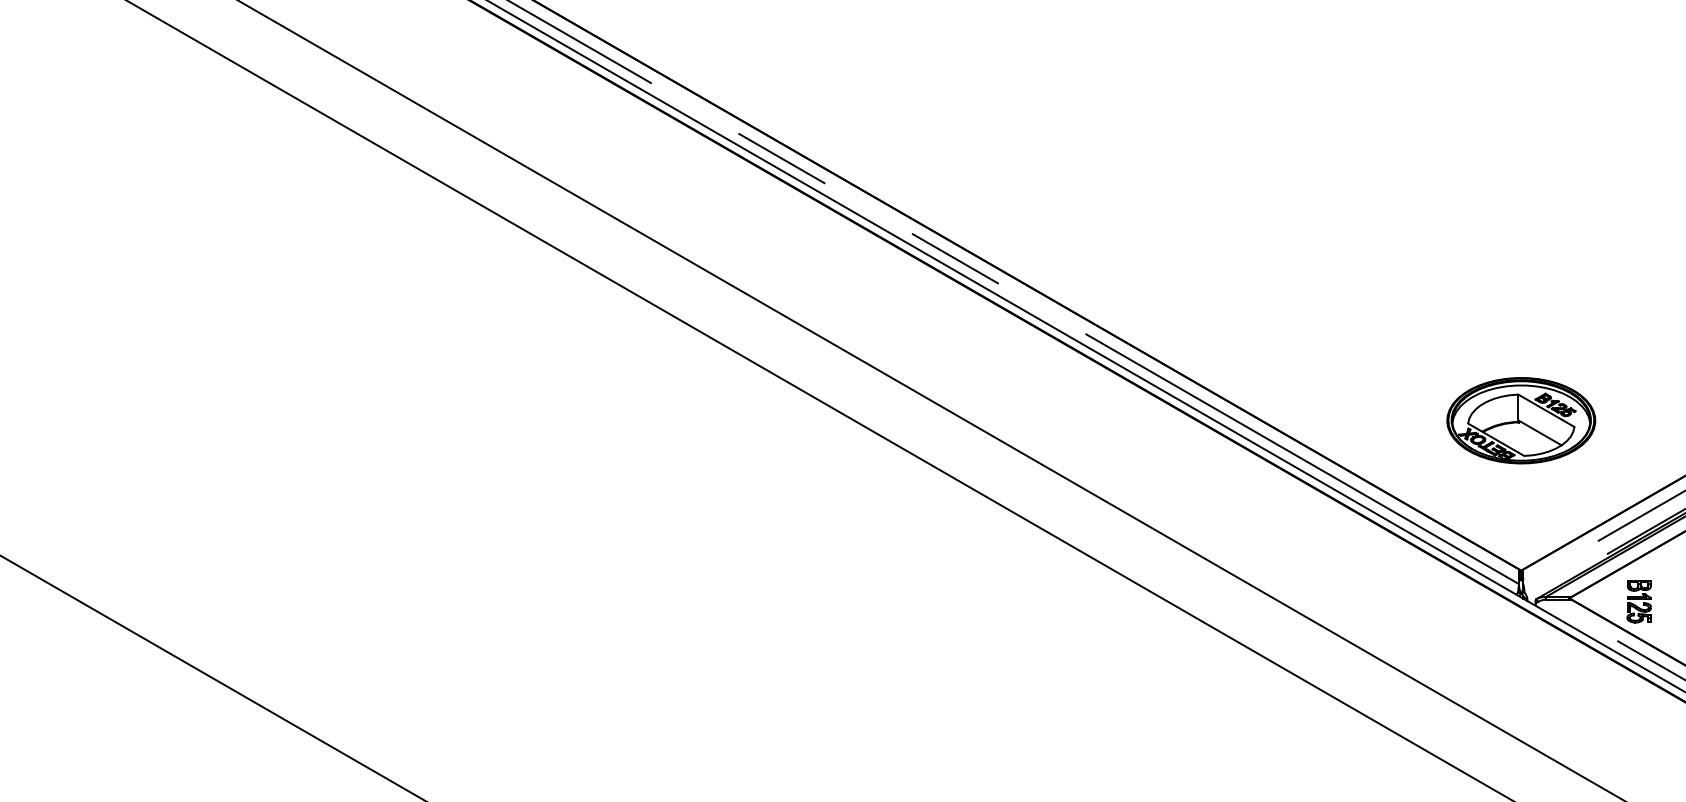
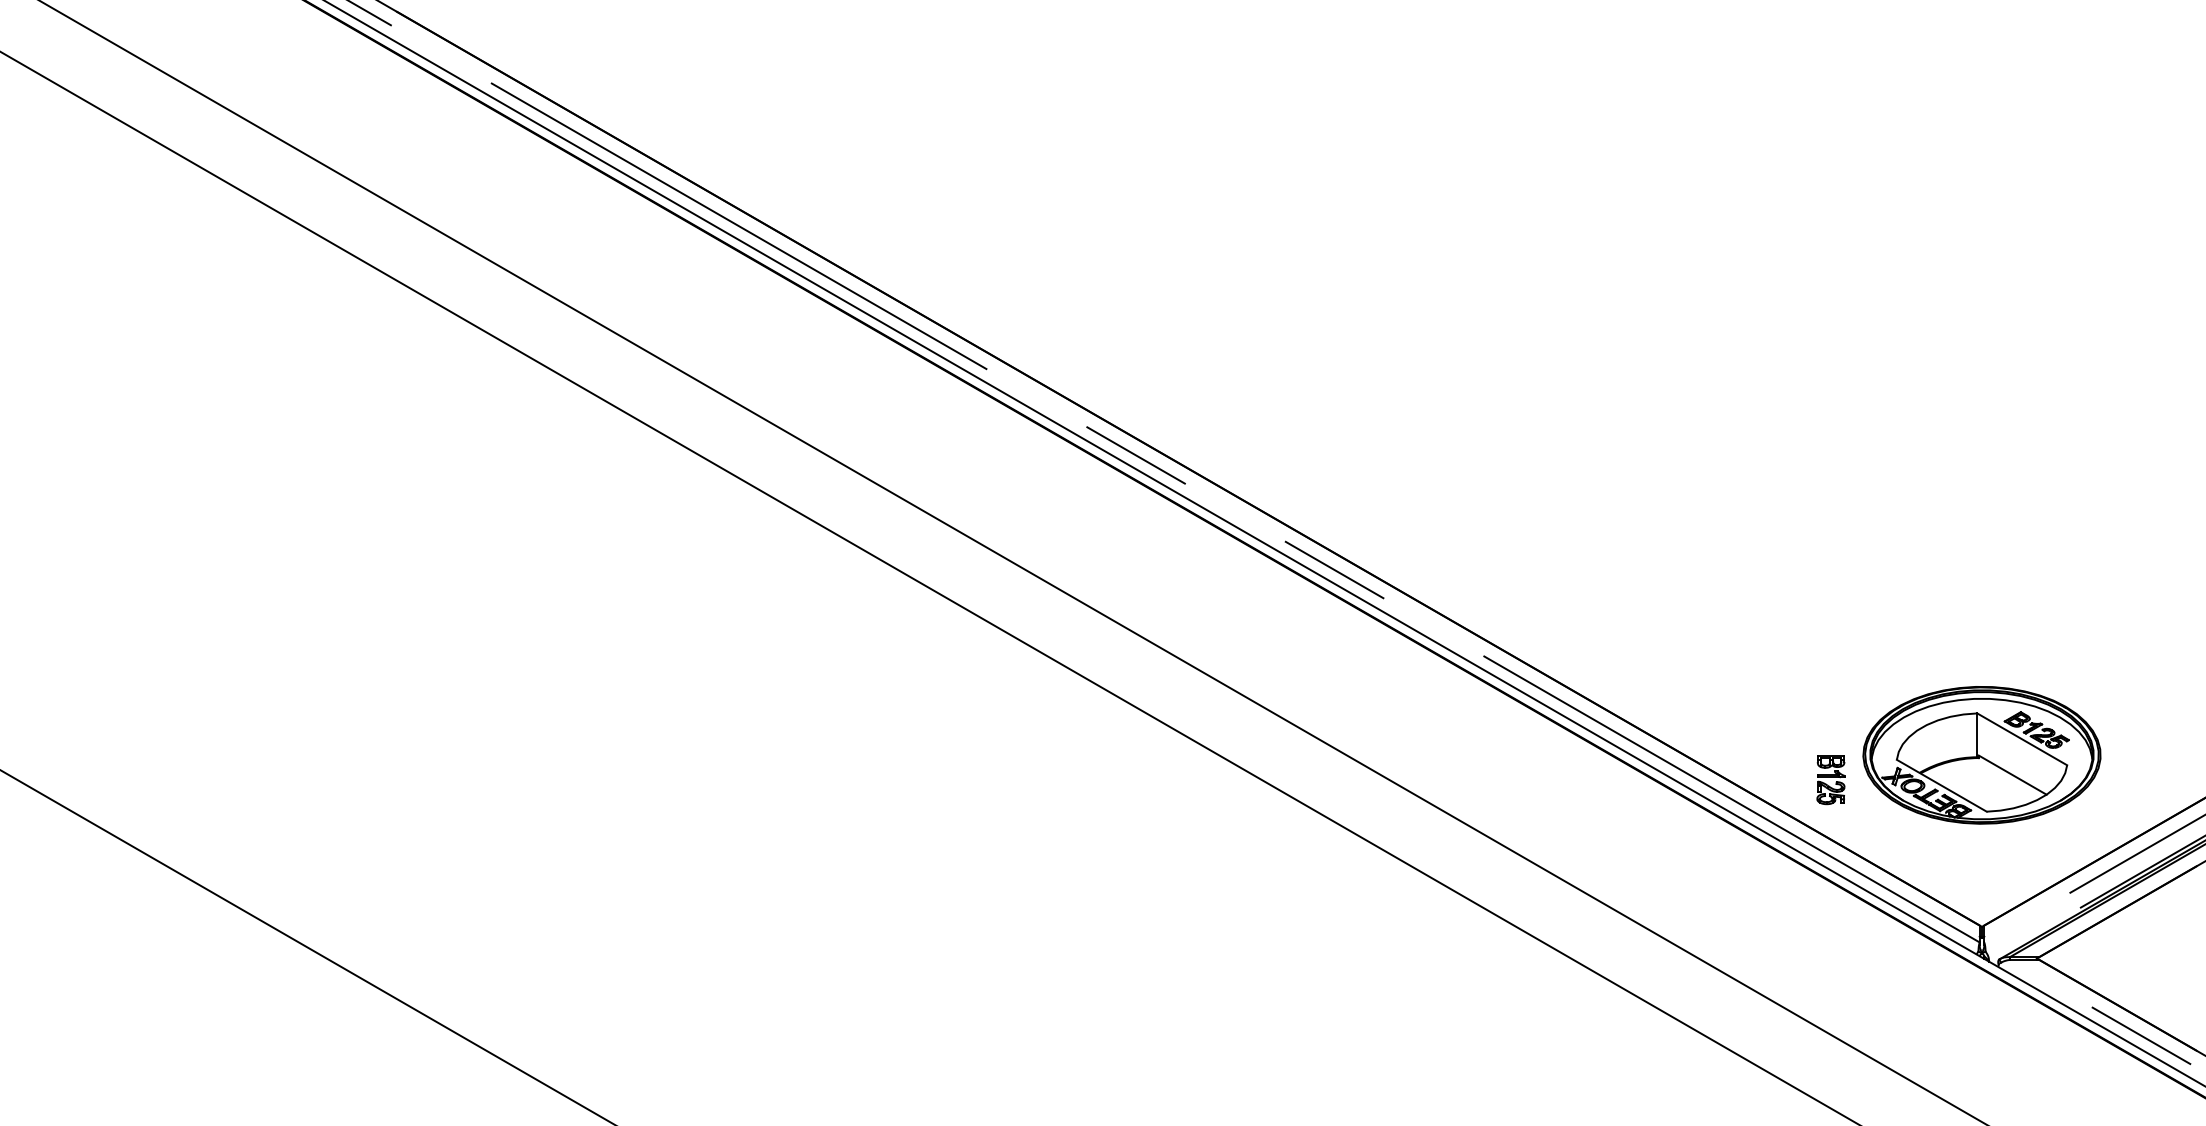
part: (1520, 420) -> (1981, 755), size x1.4
part: (1638, 601) -> (1830, 780), moved

